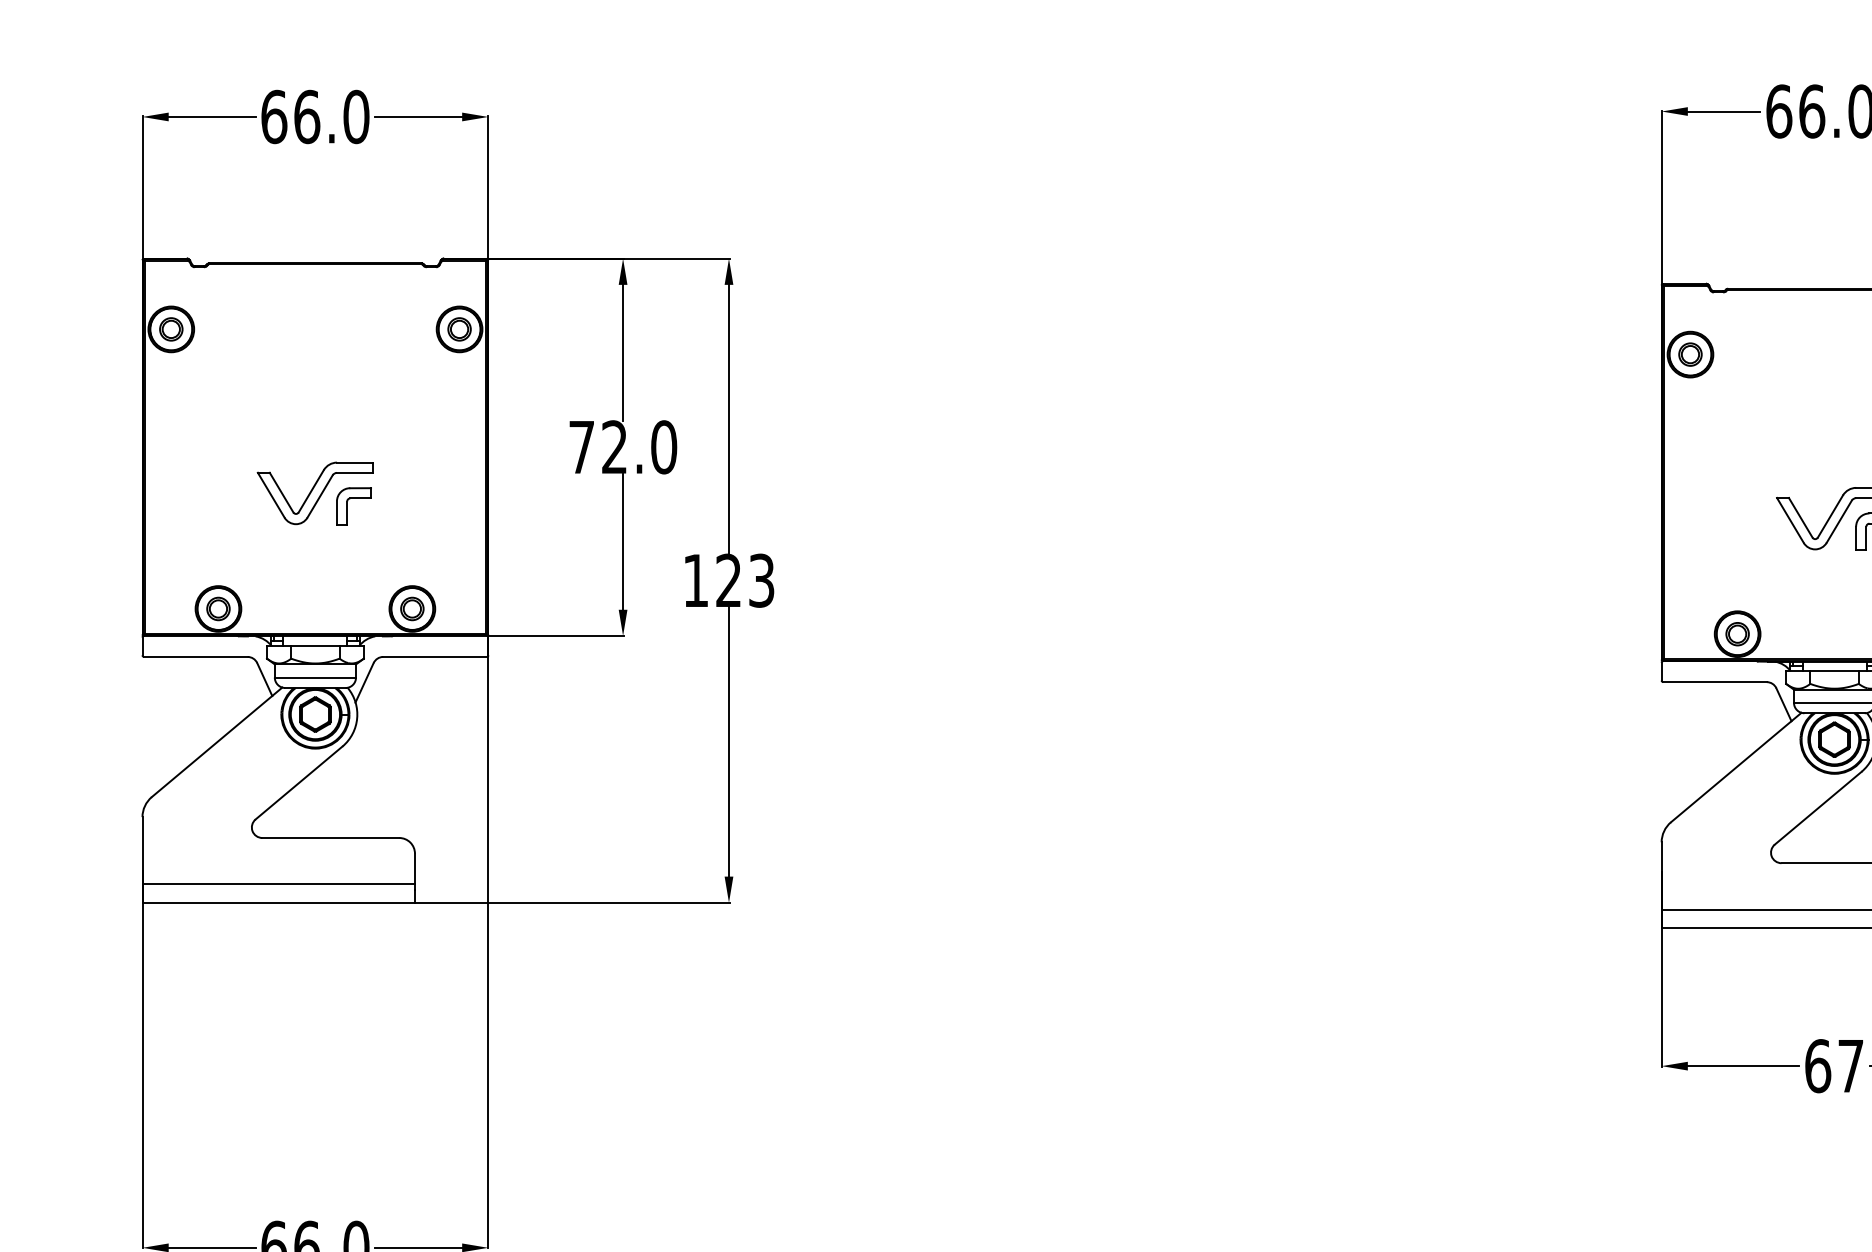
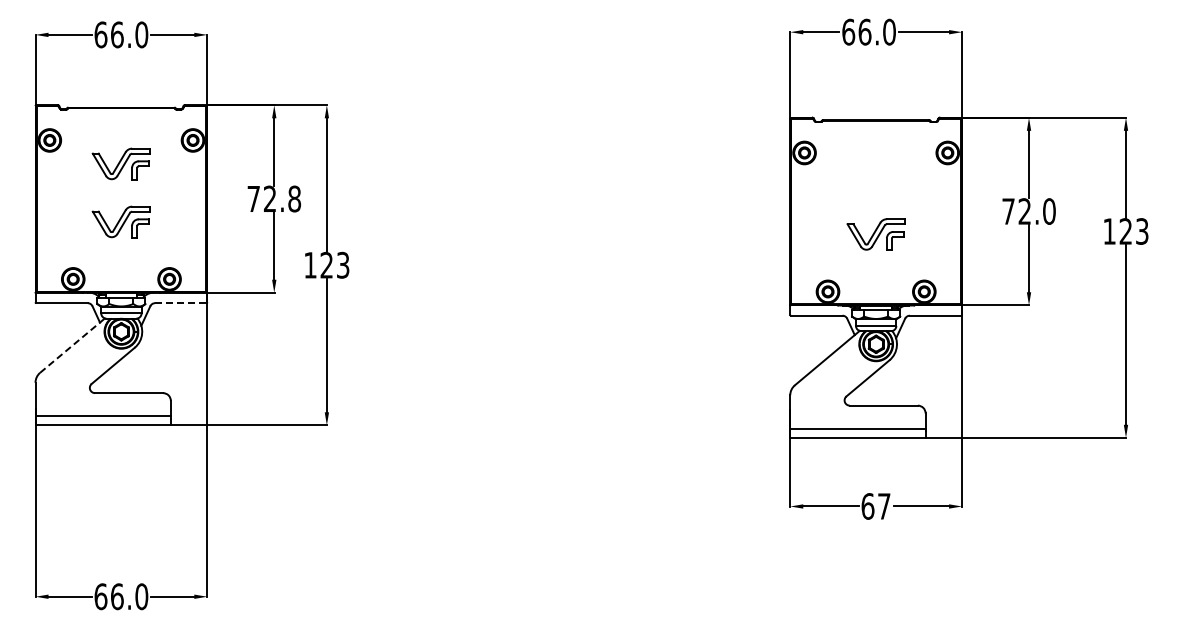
part: (313, 375) -> (120, 163), added
text: (663, 448) -> (294, 199), 72.0 -> 72.8
line: (434, 657) -> (180, 303), solid -> dashed
line: (216, 742) -> (72, 345), solid -> dashed

